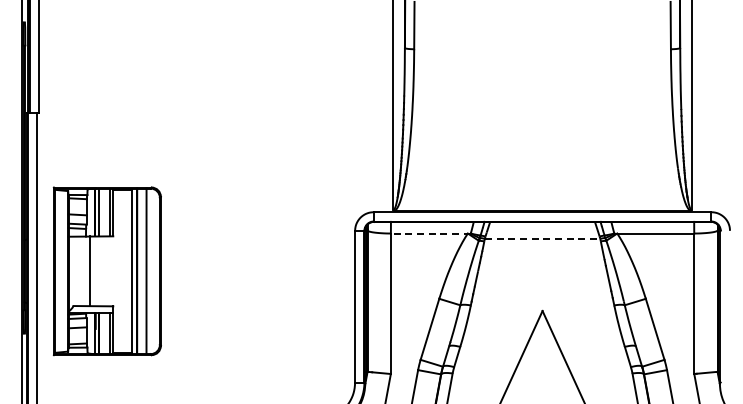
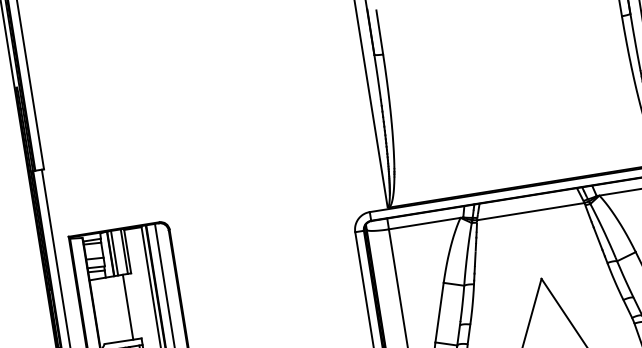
line: (430, 233) -> (425, 223), dashed -> solid
line: (542, 238) -> (530, 211), dashed -> solid
line: (90, 271) -> (128, 307), moved

